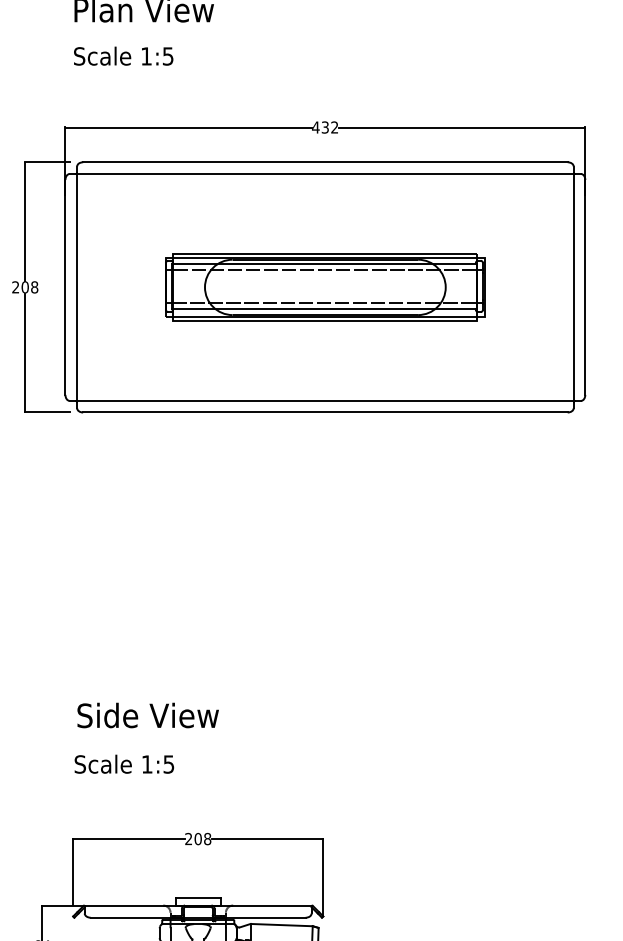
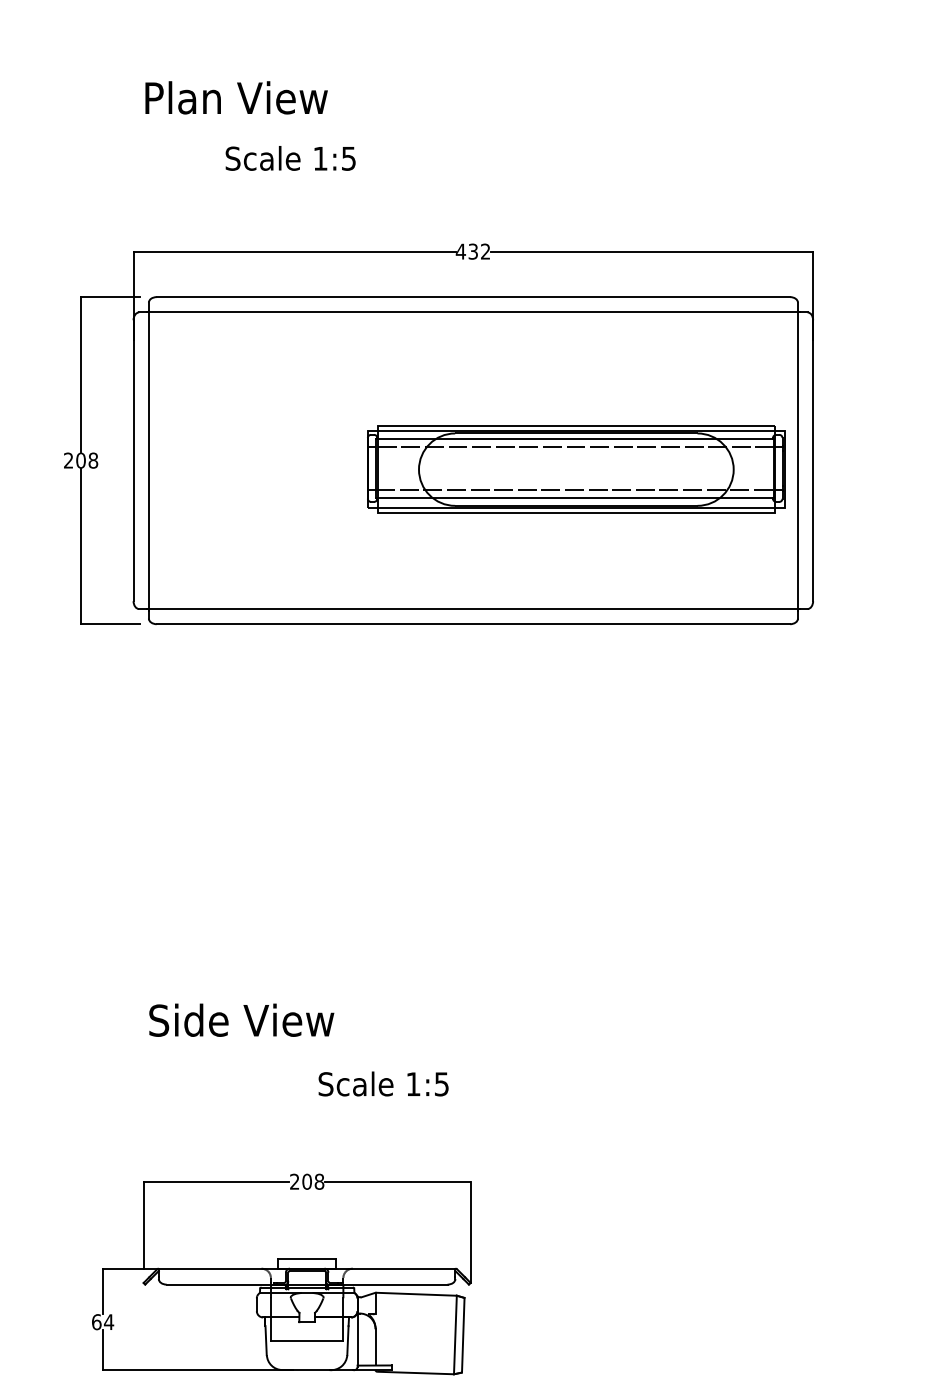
text: (123, 56) -> (290, 158), moved
part: (325, 287) -> (576, 469), moved
text: (124, 763) -> (383, 1083), moved

